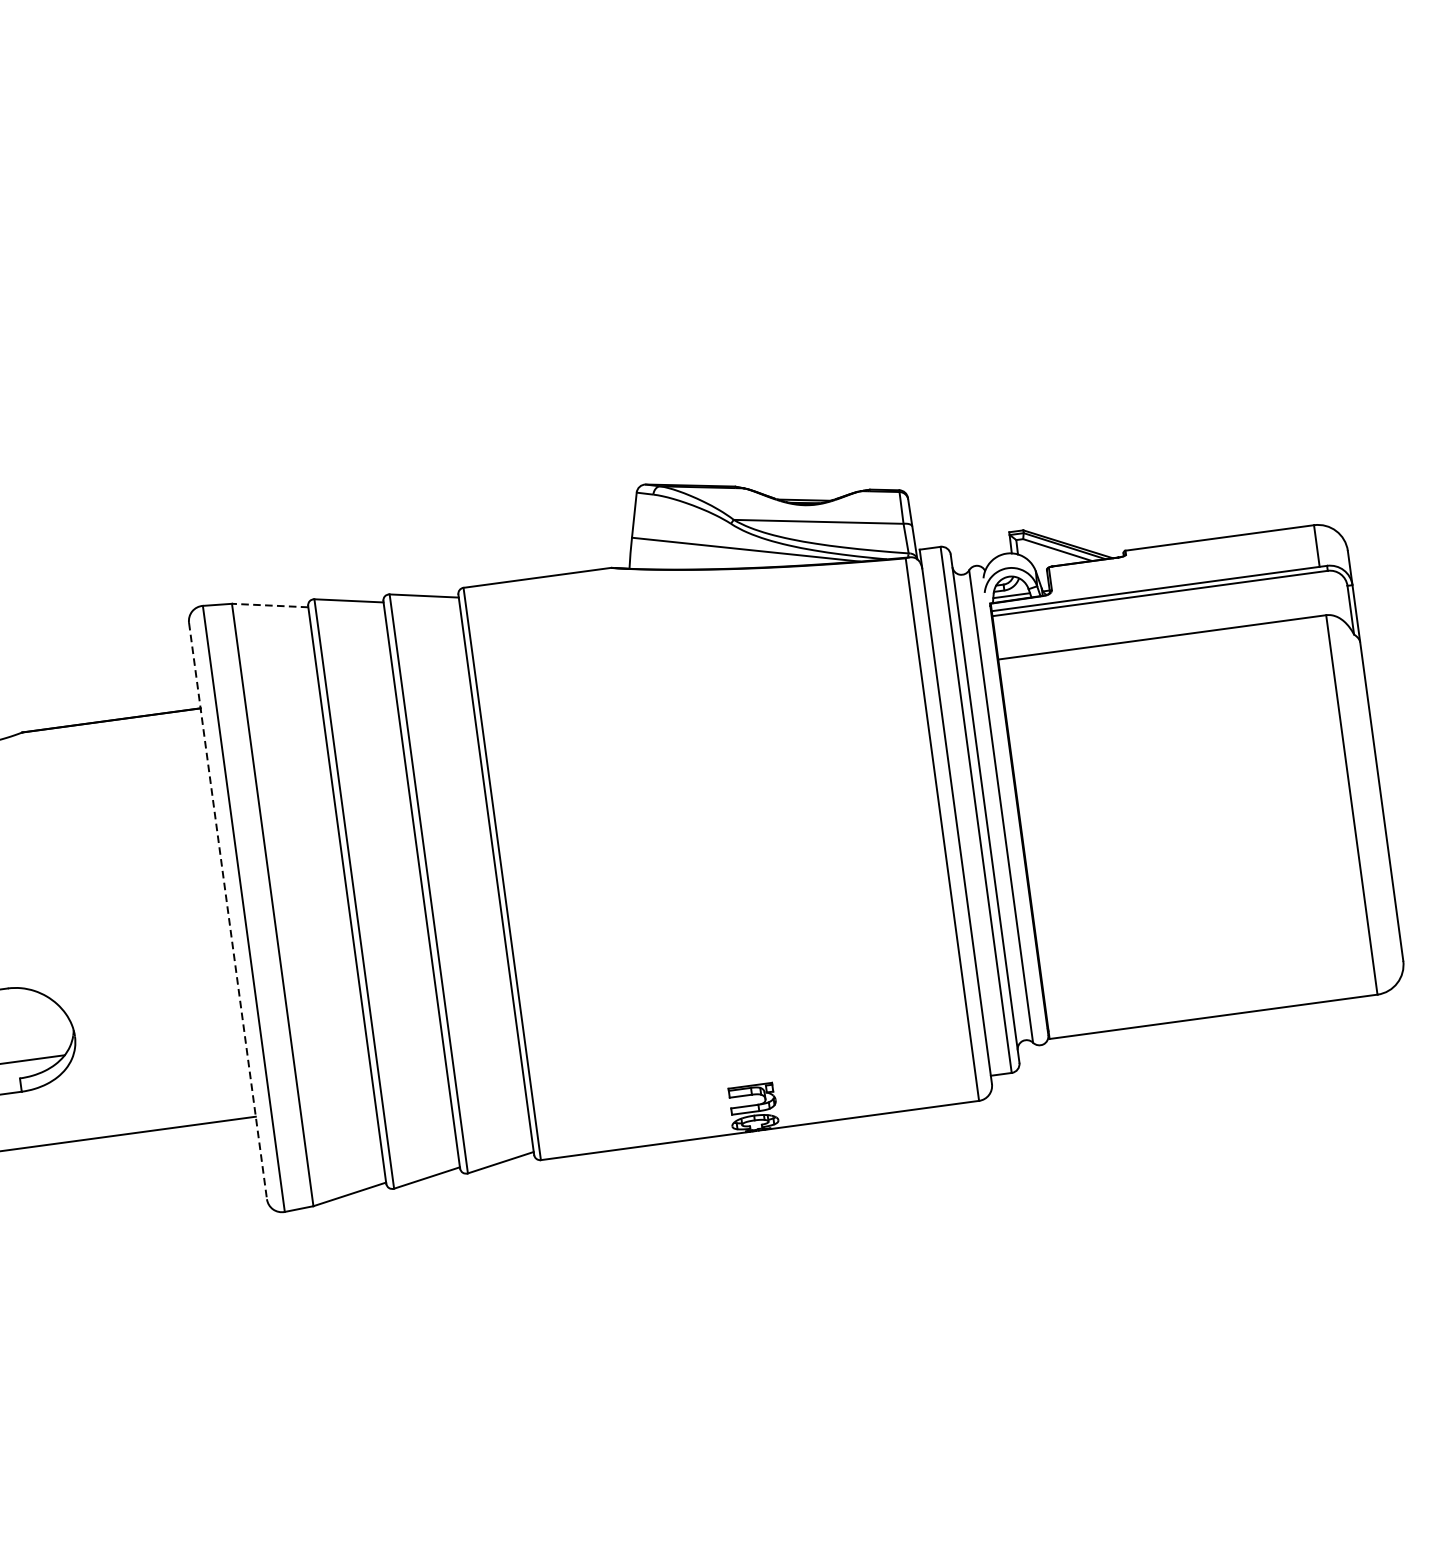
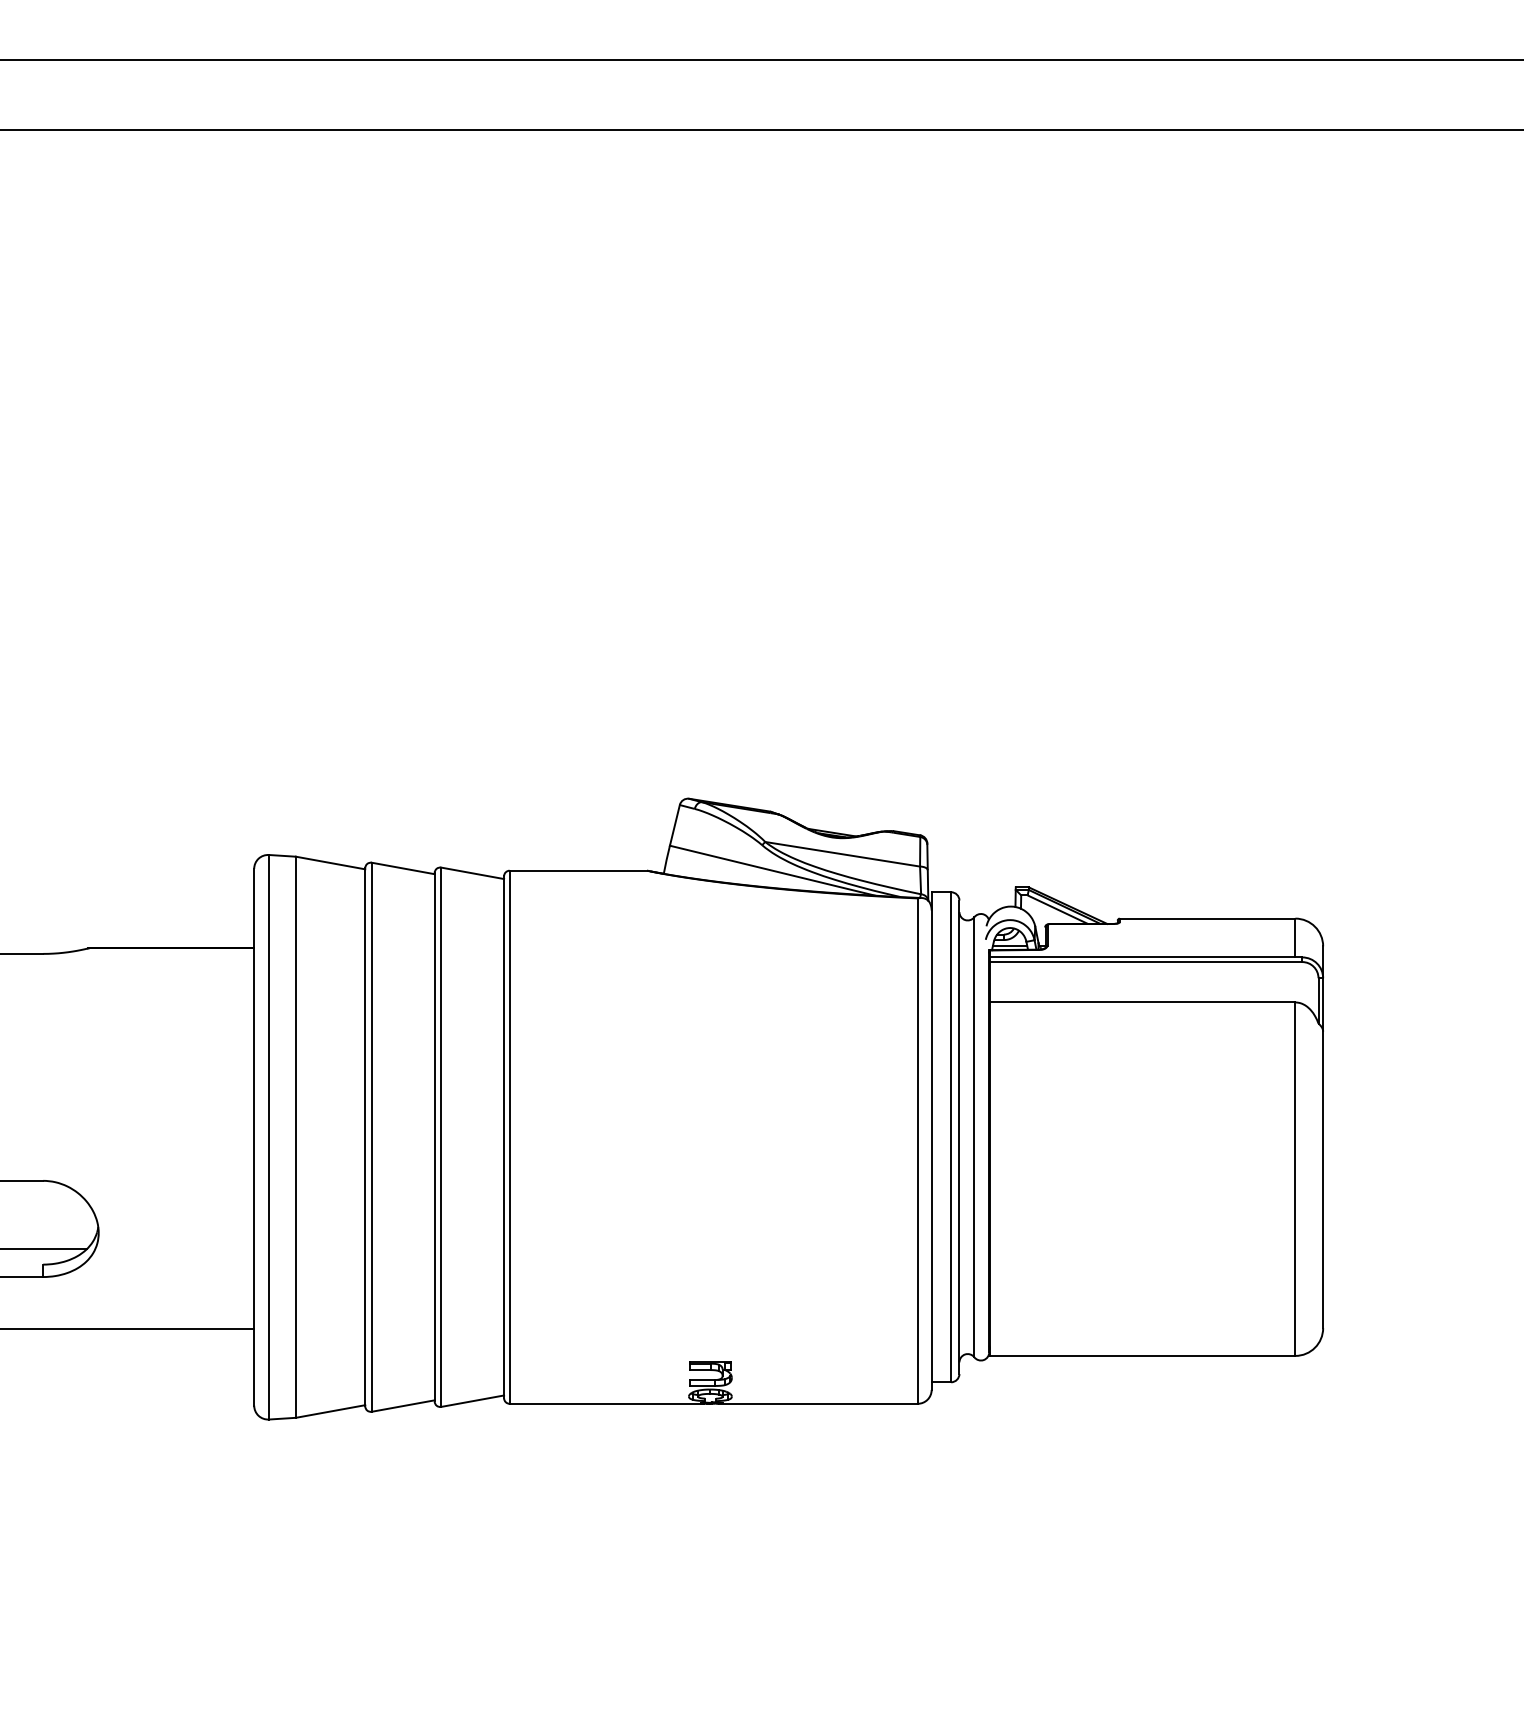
line: (270, 605) -> (330, 862), dashed -> solid
line: (228, 911) -> (254, 1137), dashed -> solid

